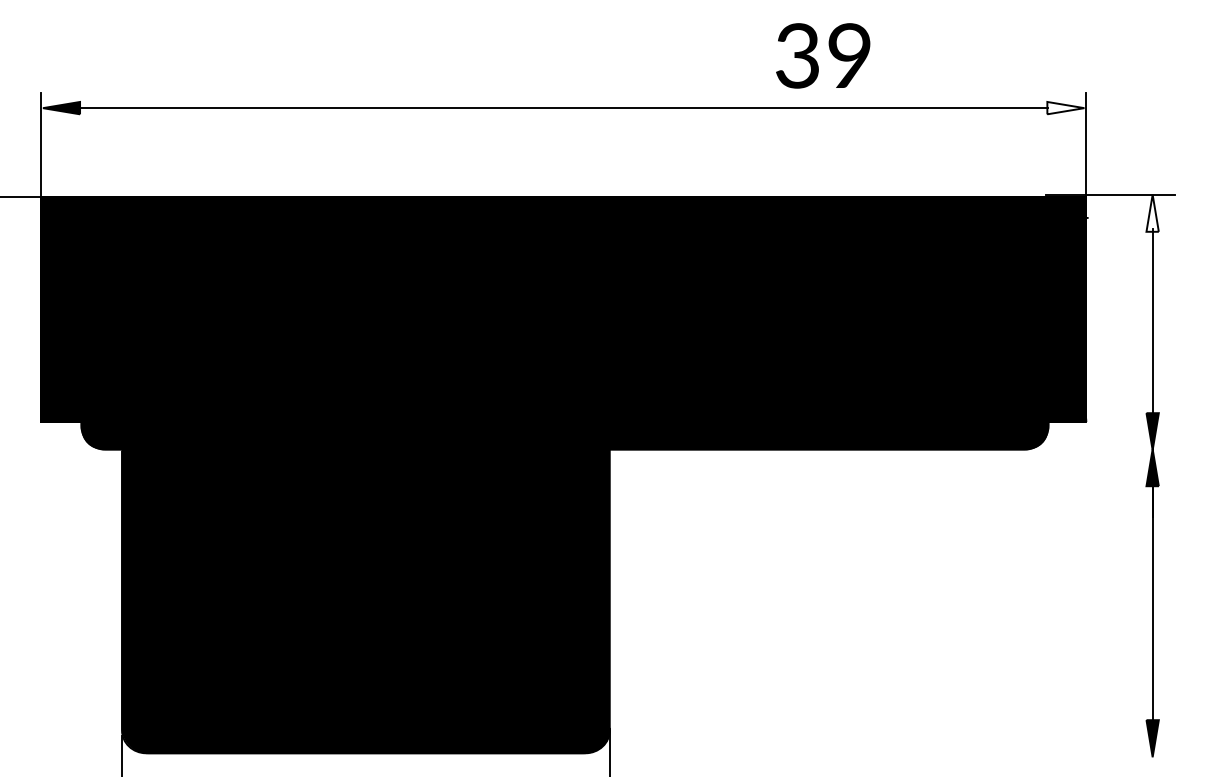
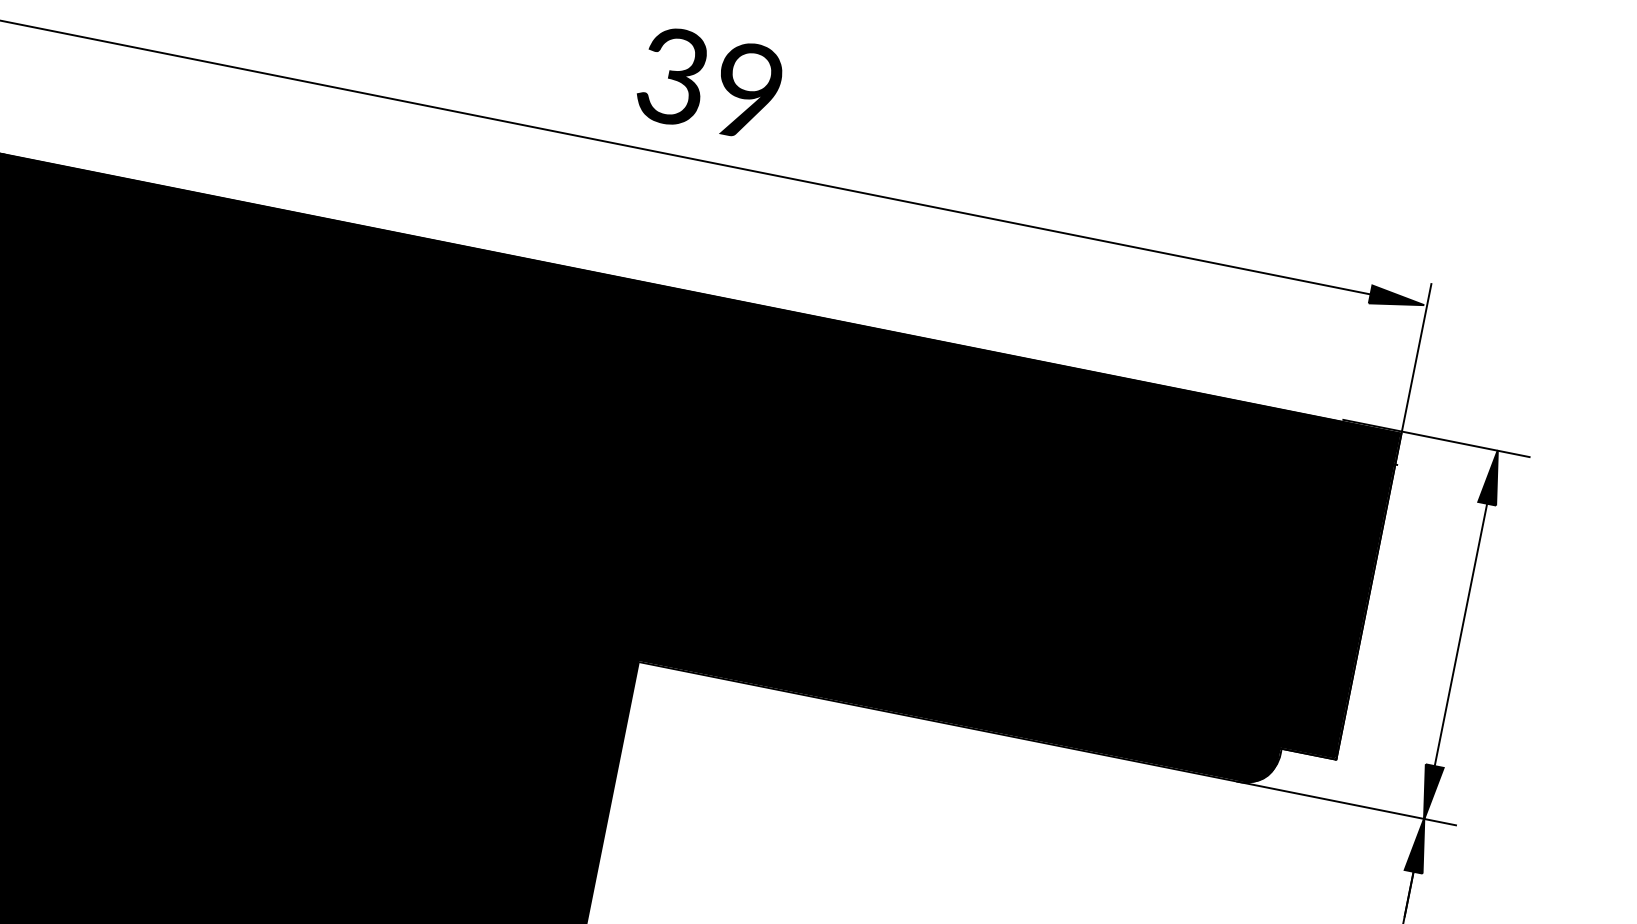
text: (823, 55) -> (710, 83), moved
fill: (1065, 107) -> (1397, 298), added
fill: (1152, 212) -> (1492, 475), added
line: (1098, 449) -> (1345, 802), added

